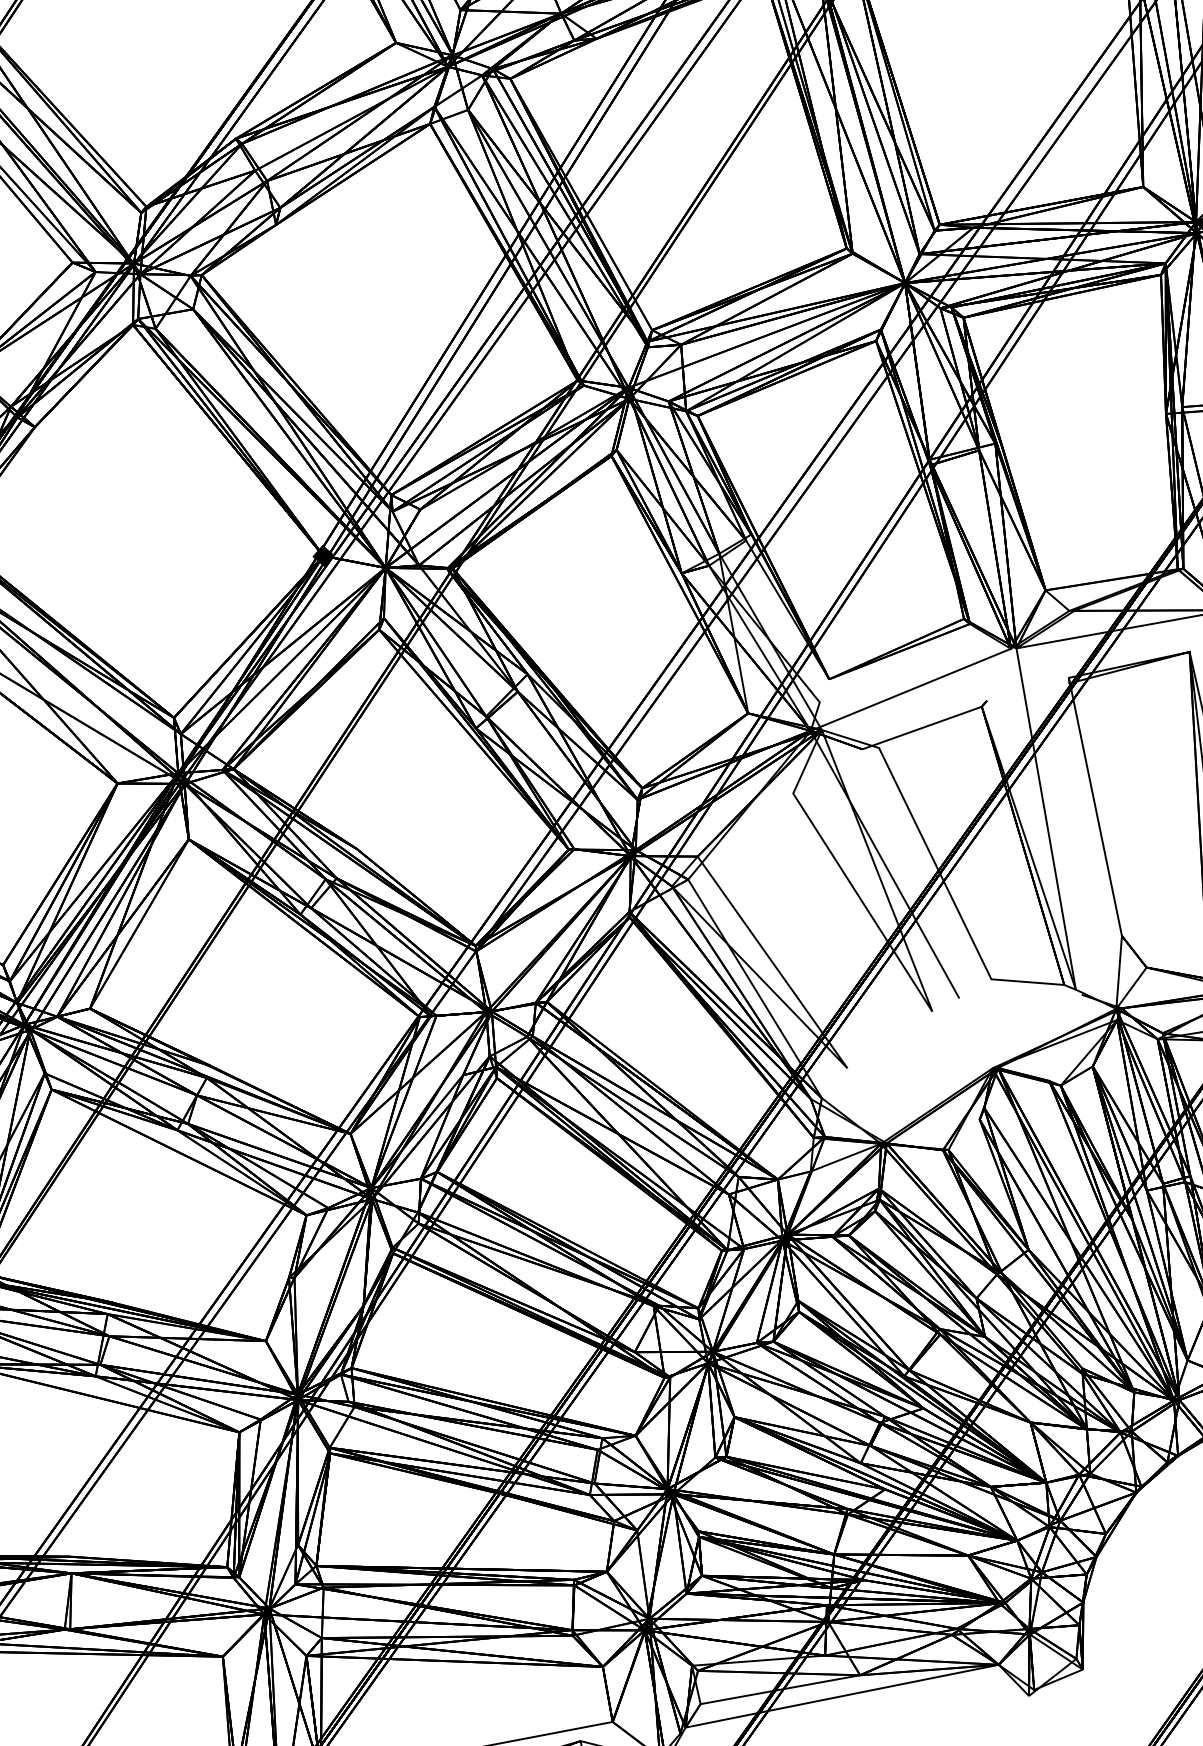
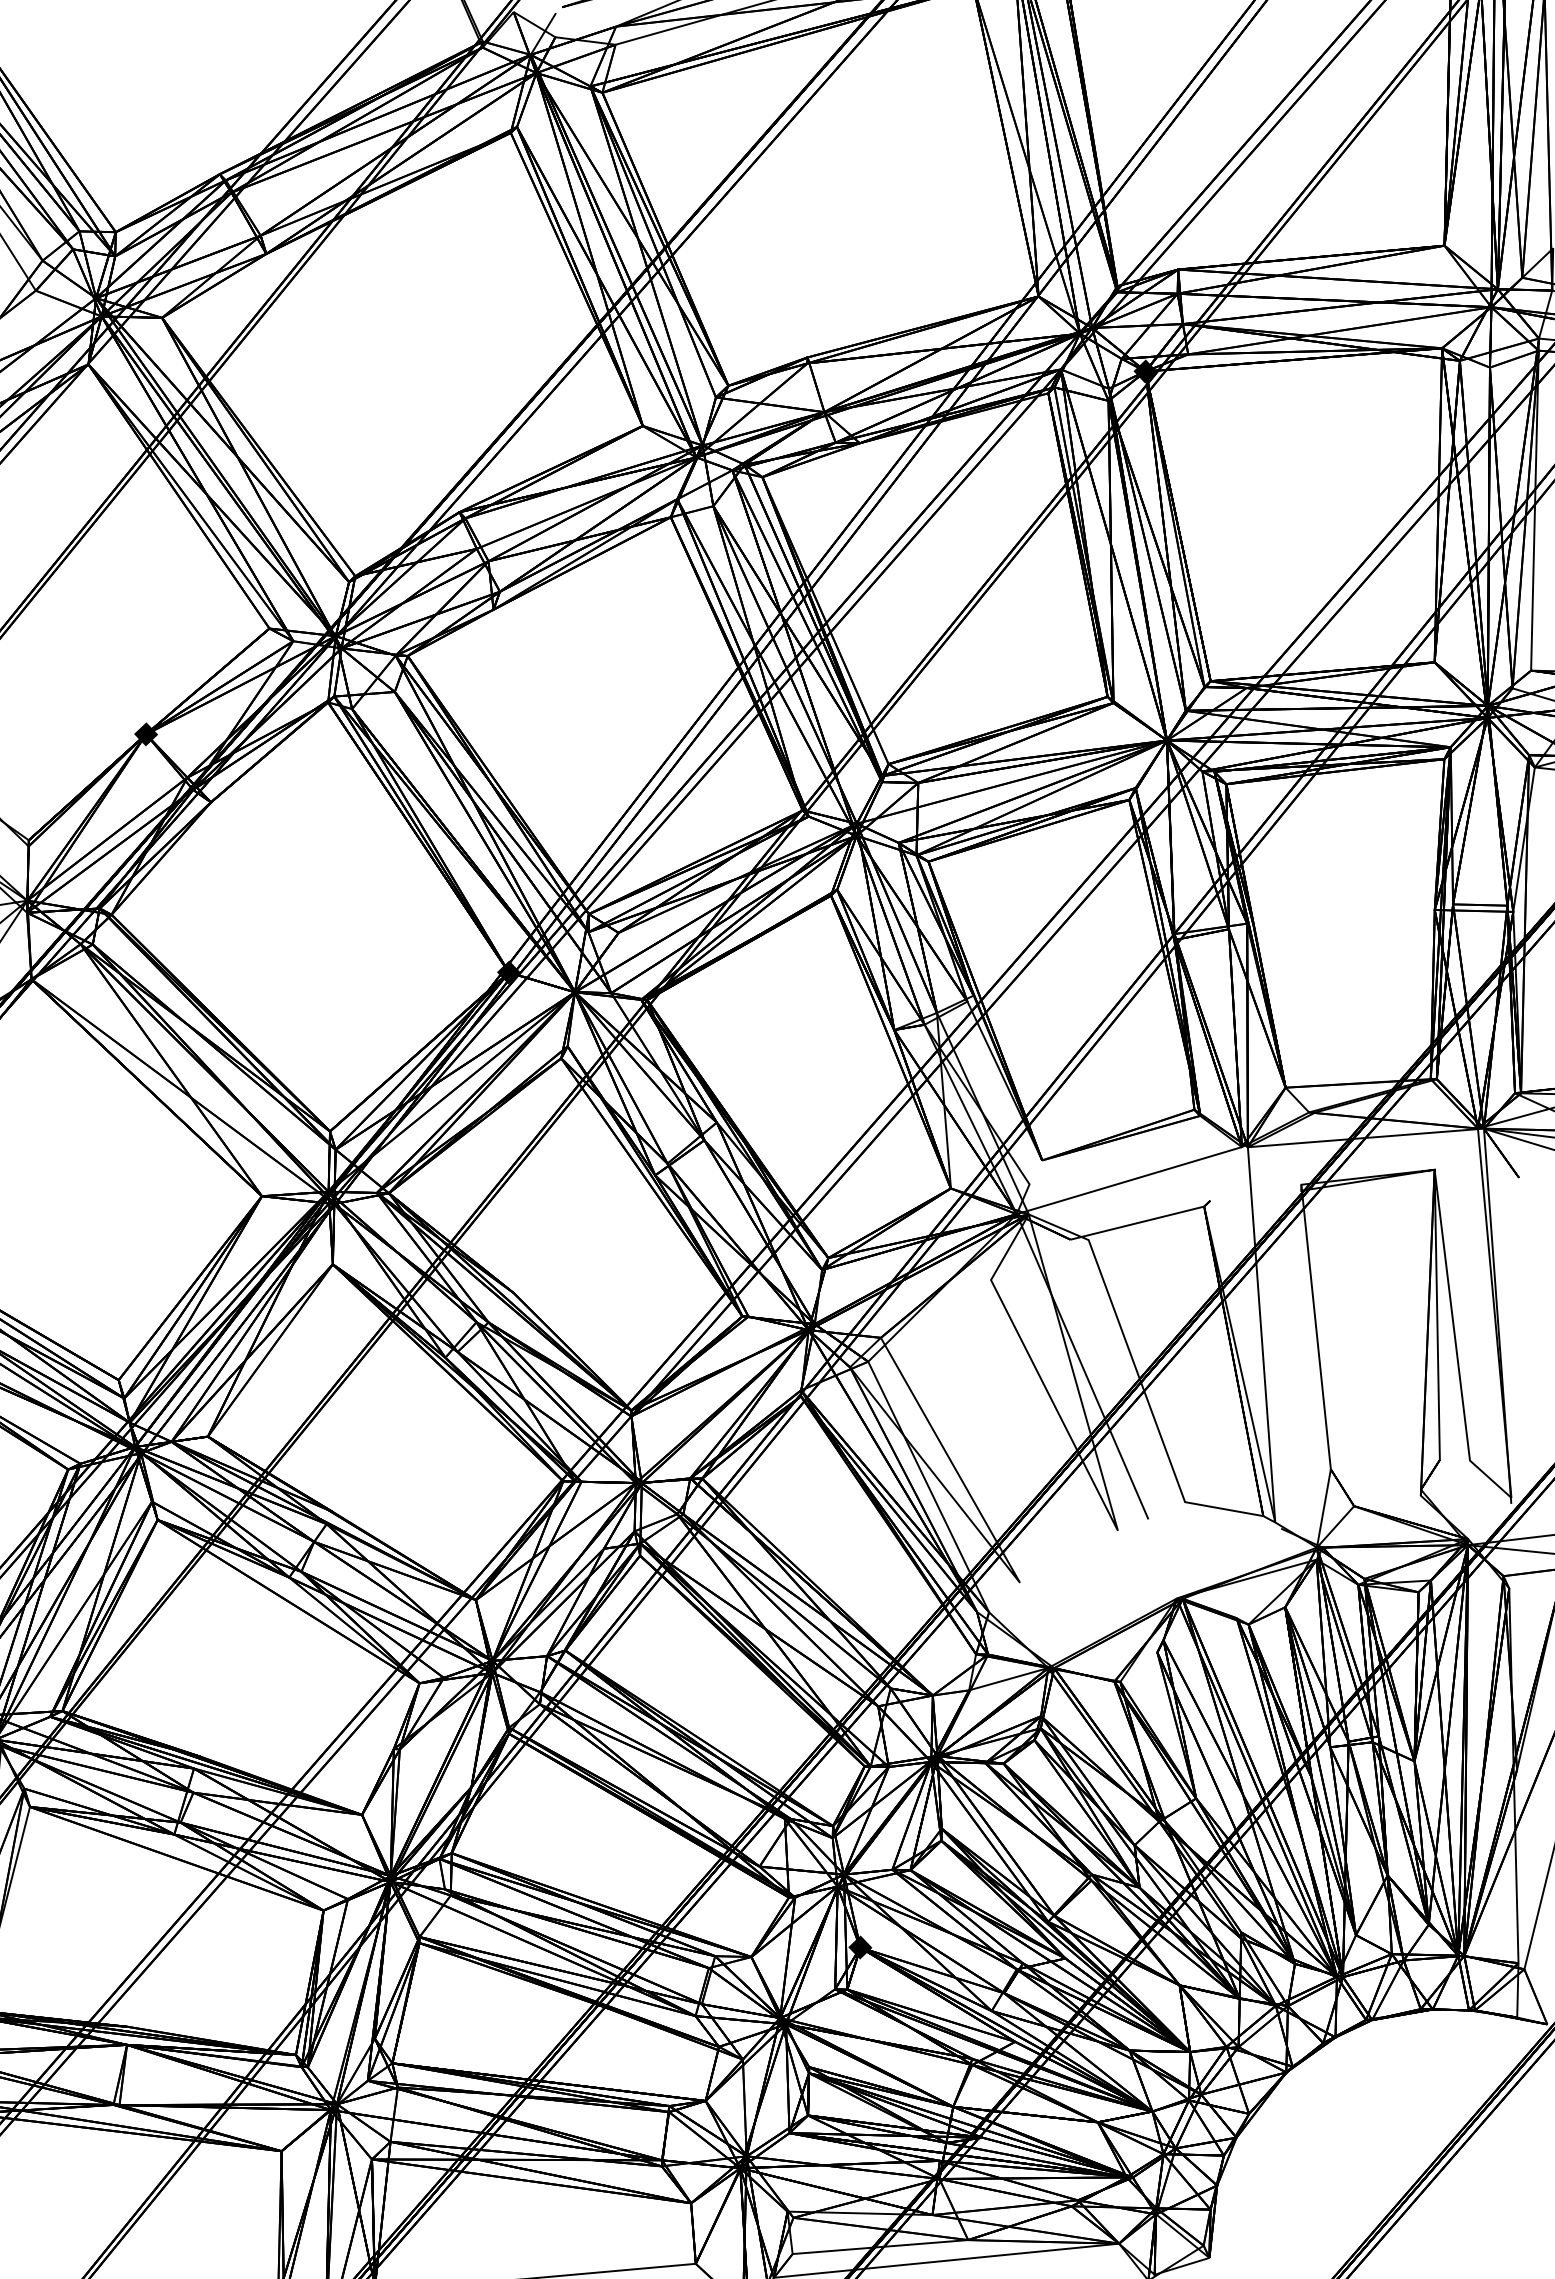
fill: (734, 1417) -> (860, 1947), added

